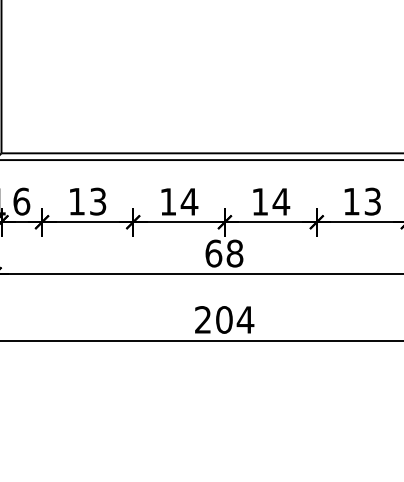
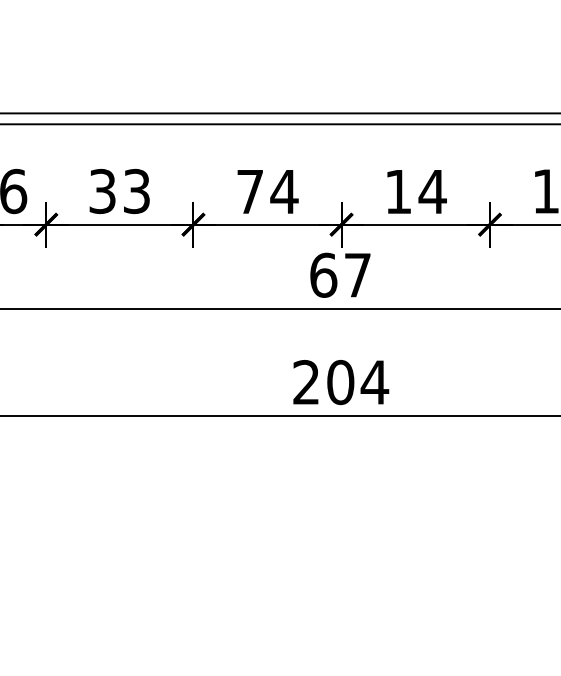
text: (76, 201) -> (101, 191), 13 -> 33
text: (168, 201) -> (250, 191), 14 -> 74
text: (234, 253) -> (357, 275), 68 -> 67

